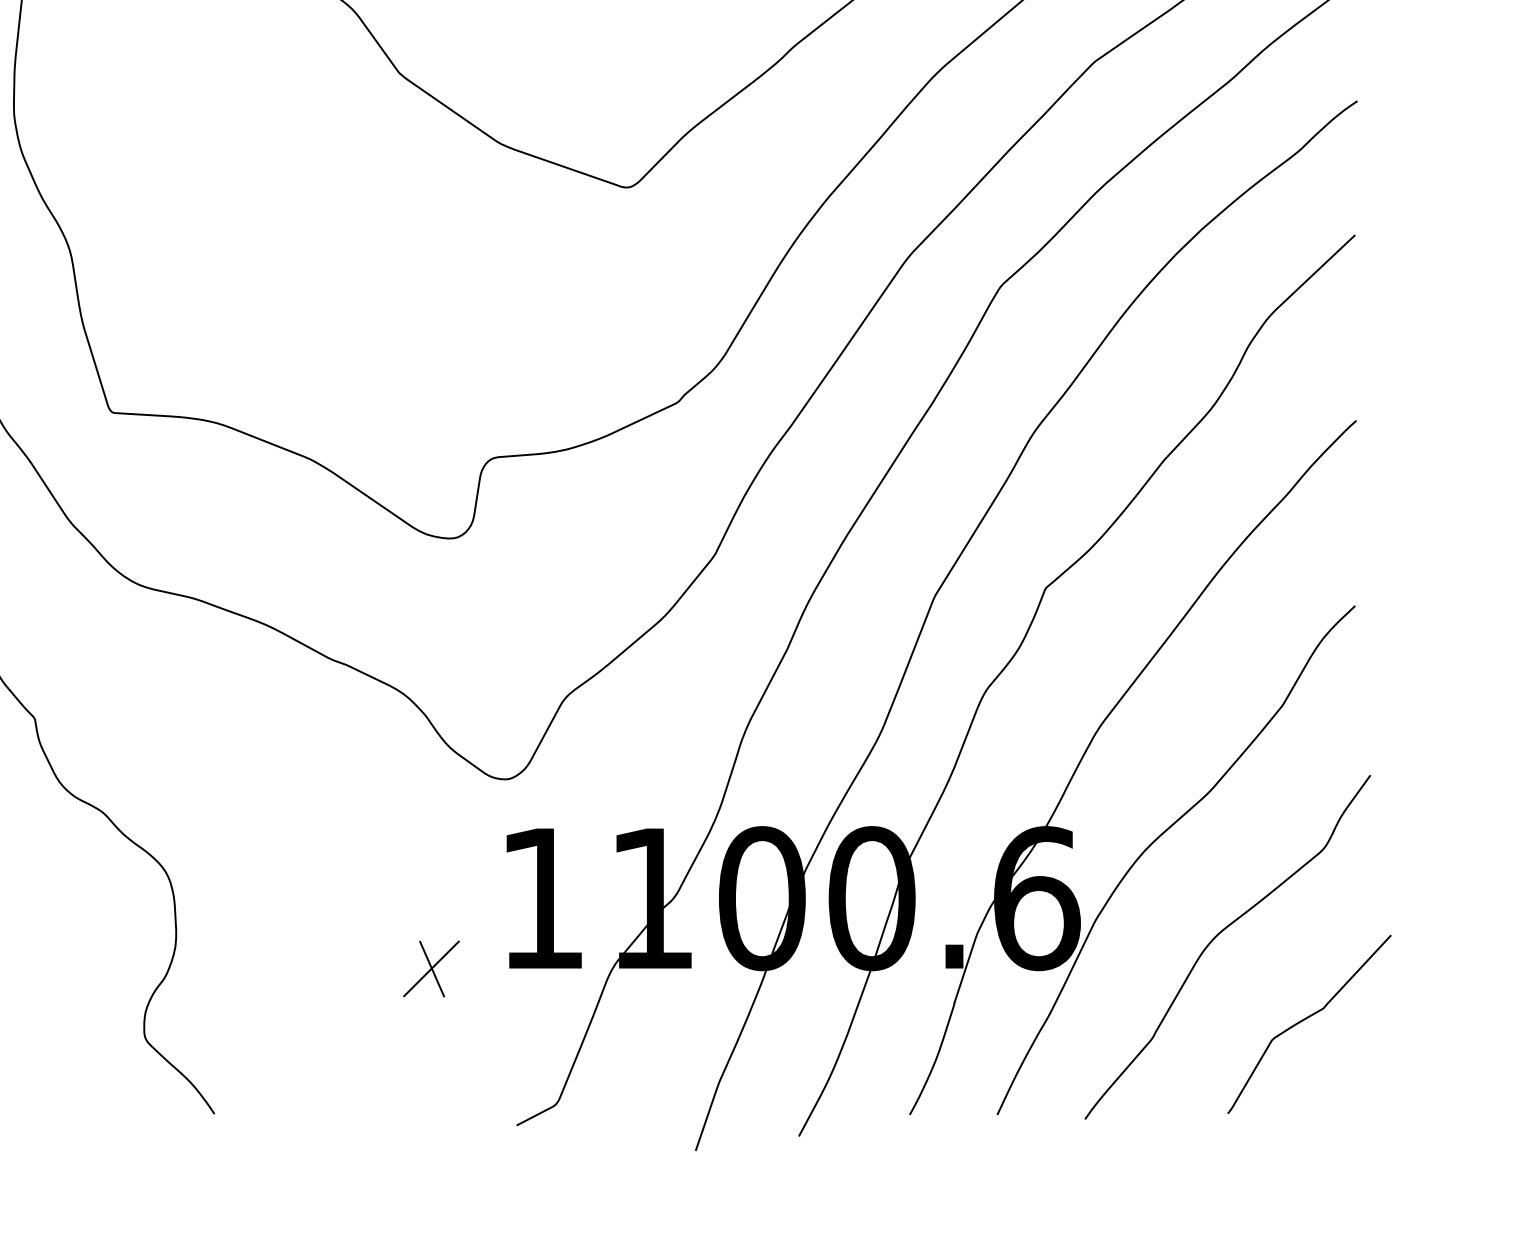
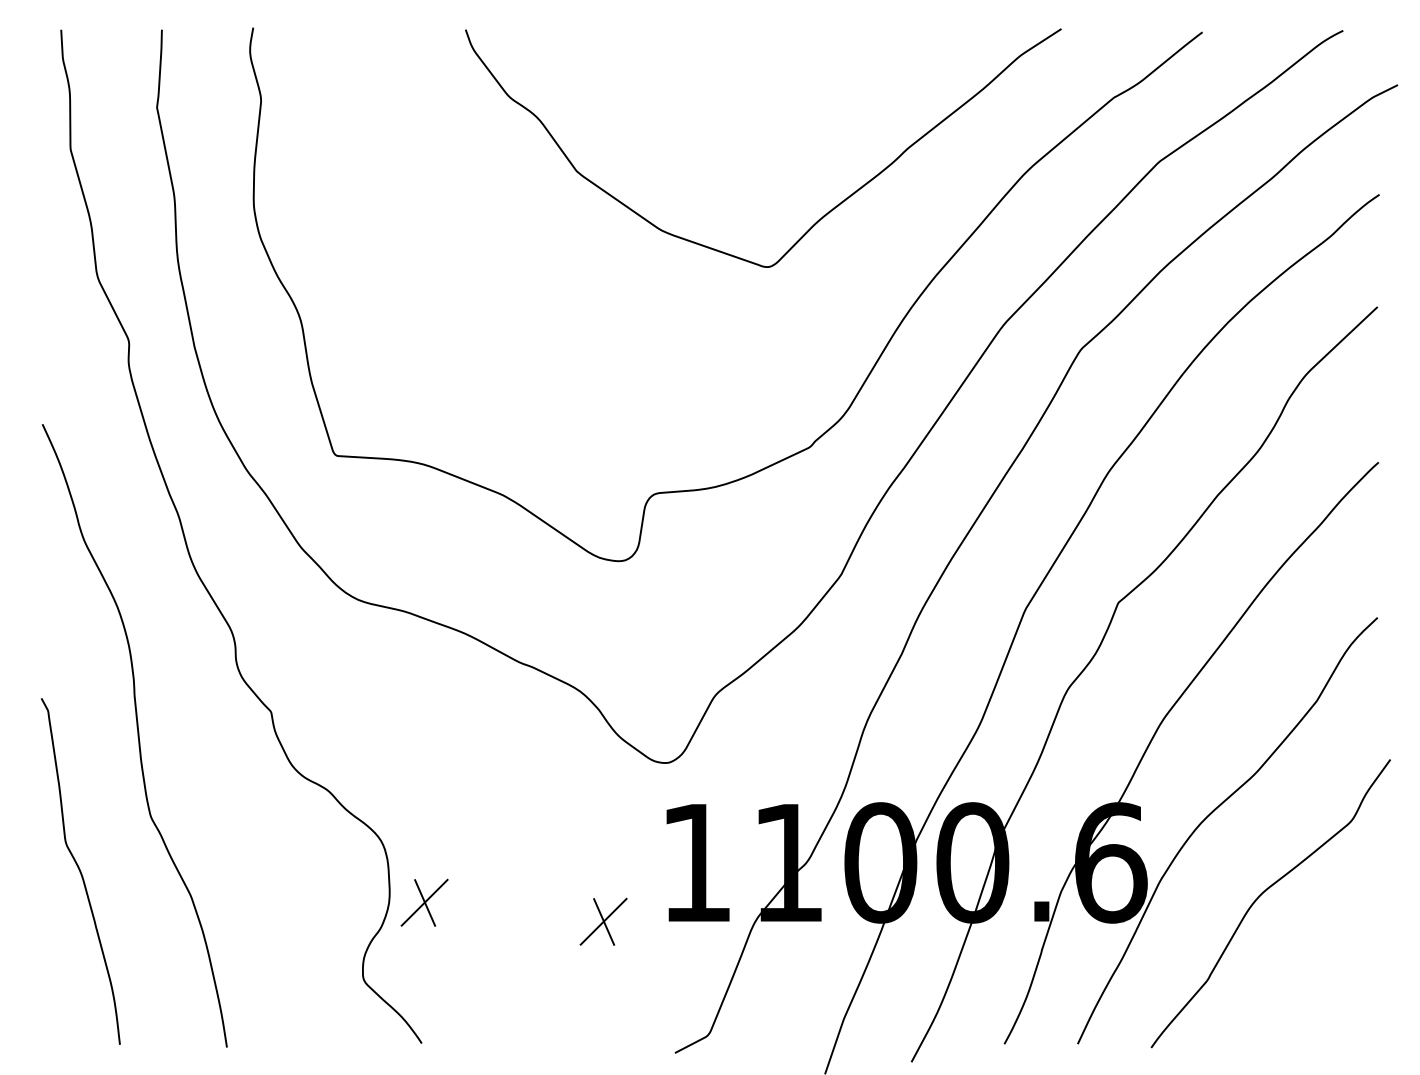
part: (217, 945) -> (424, 902), added
curve: (1306, 1019) -> (1336, 964), removed

